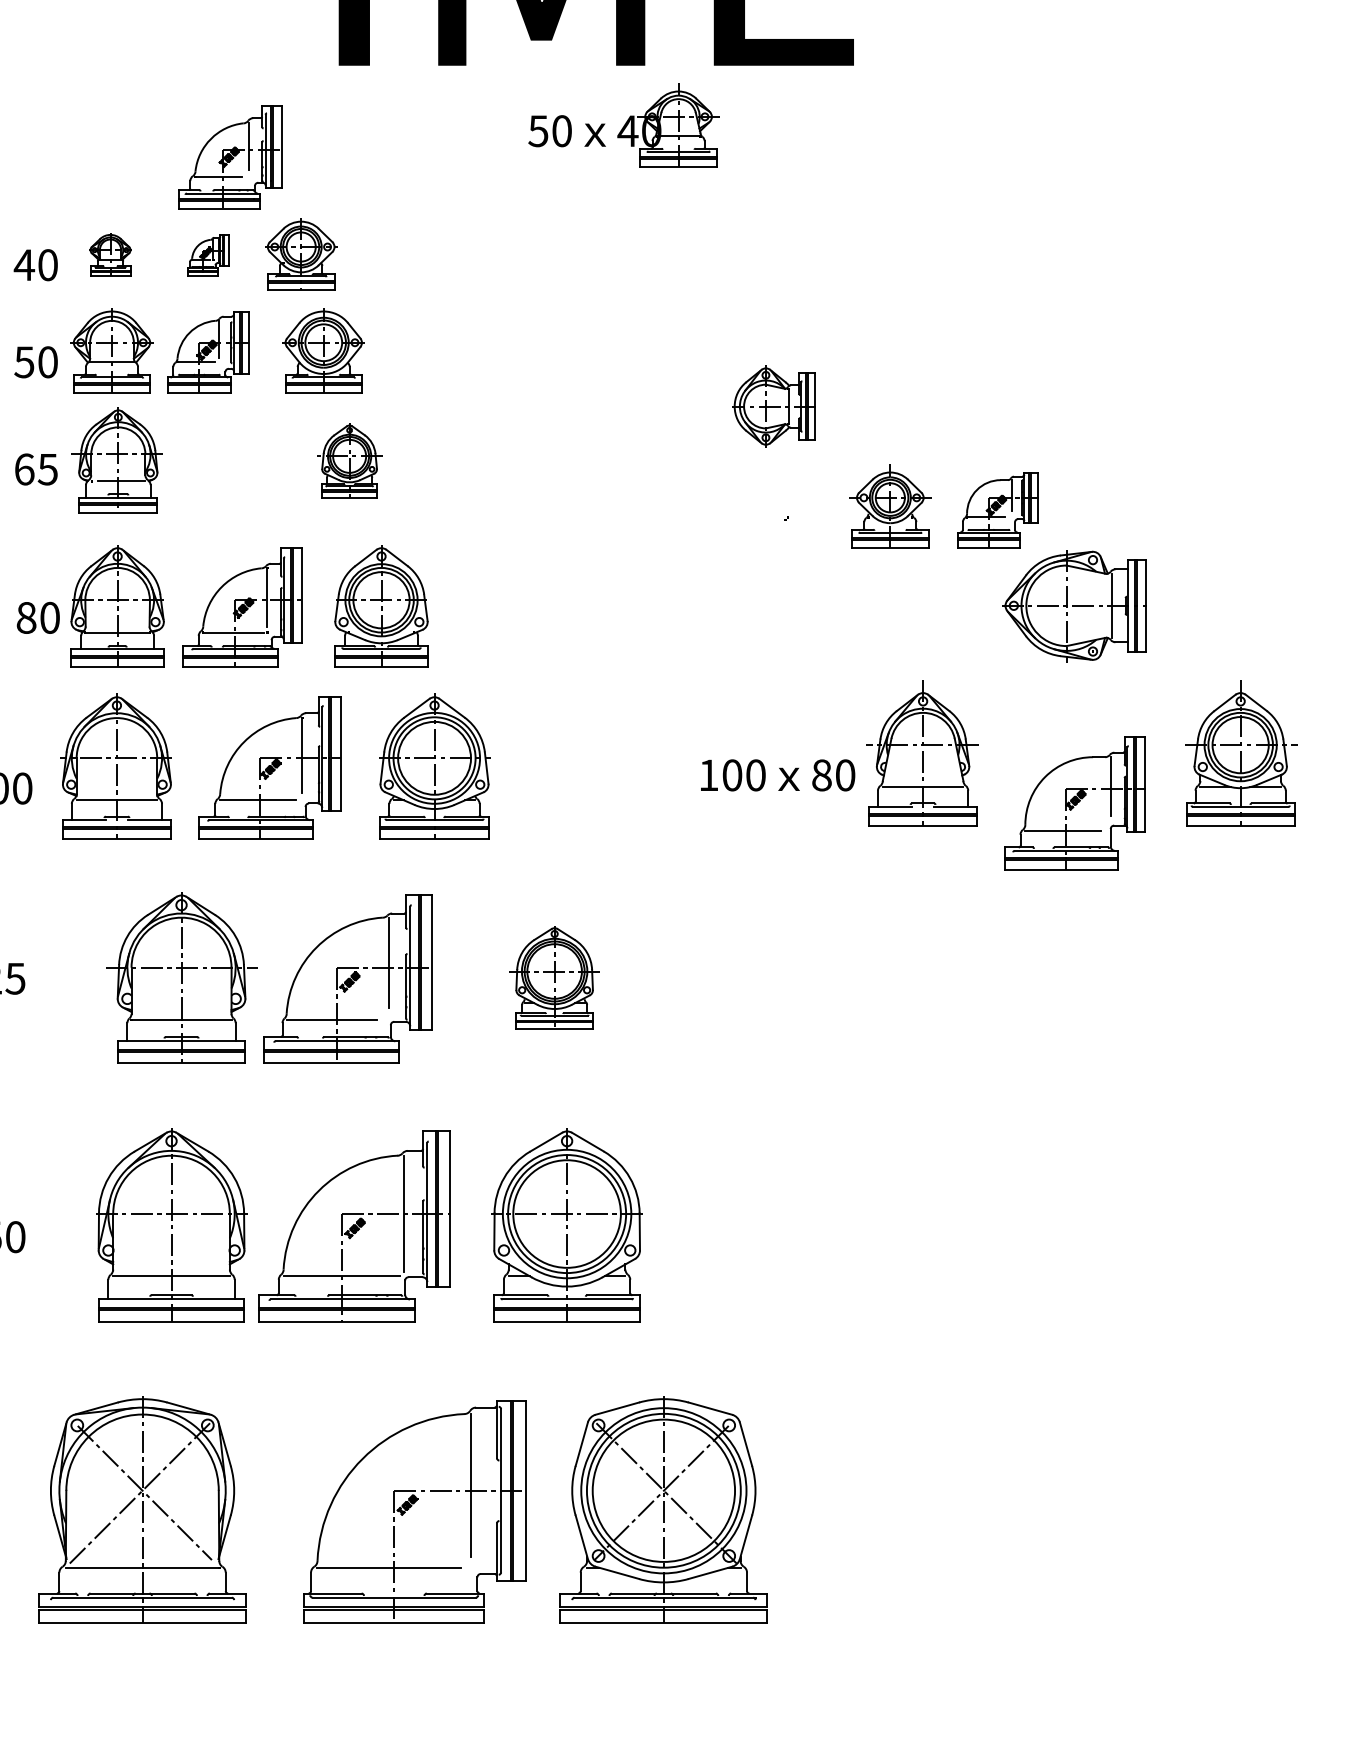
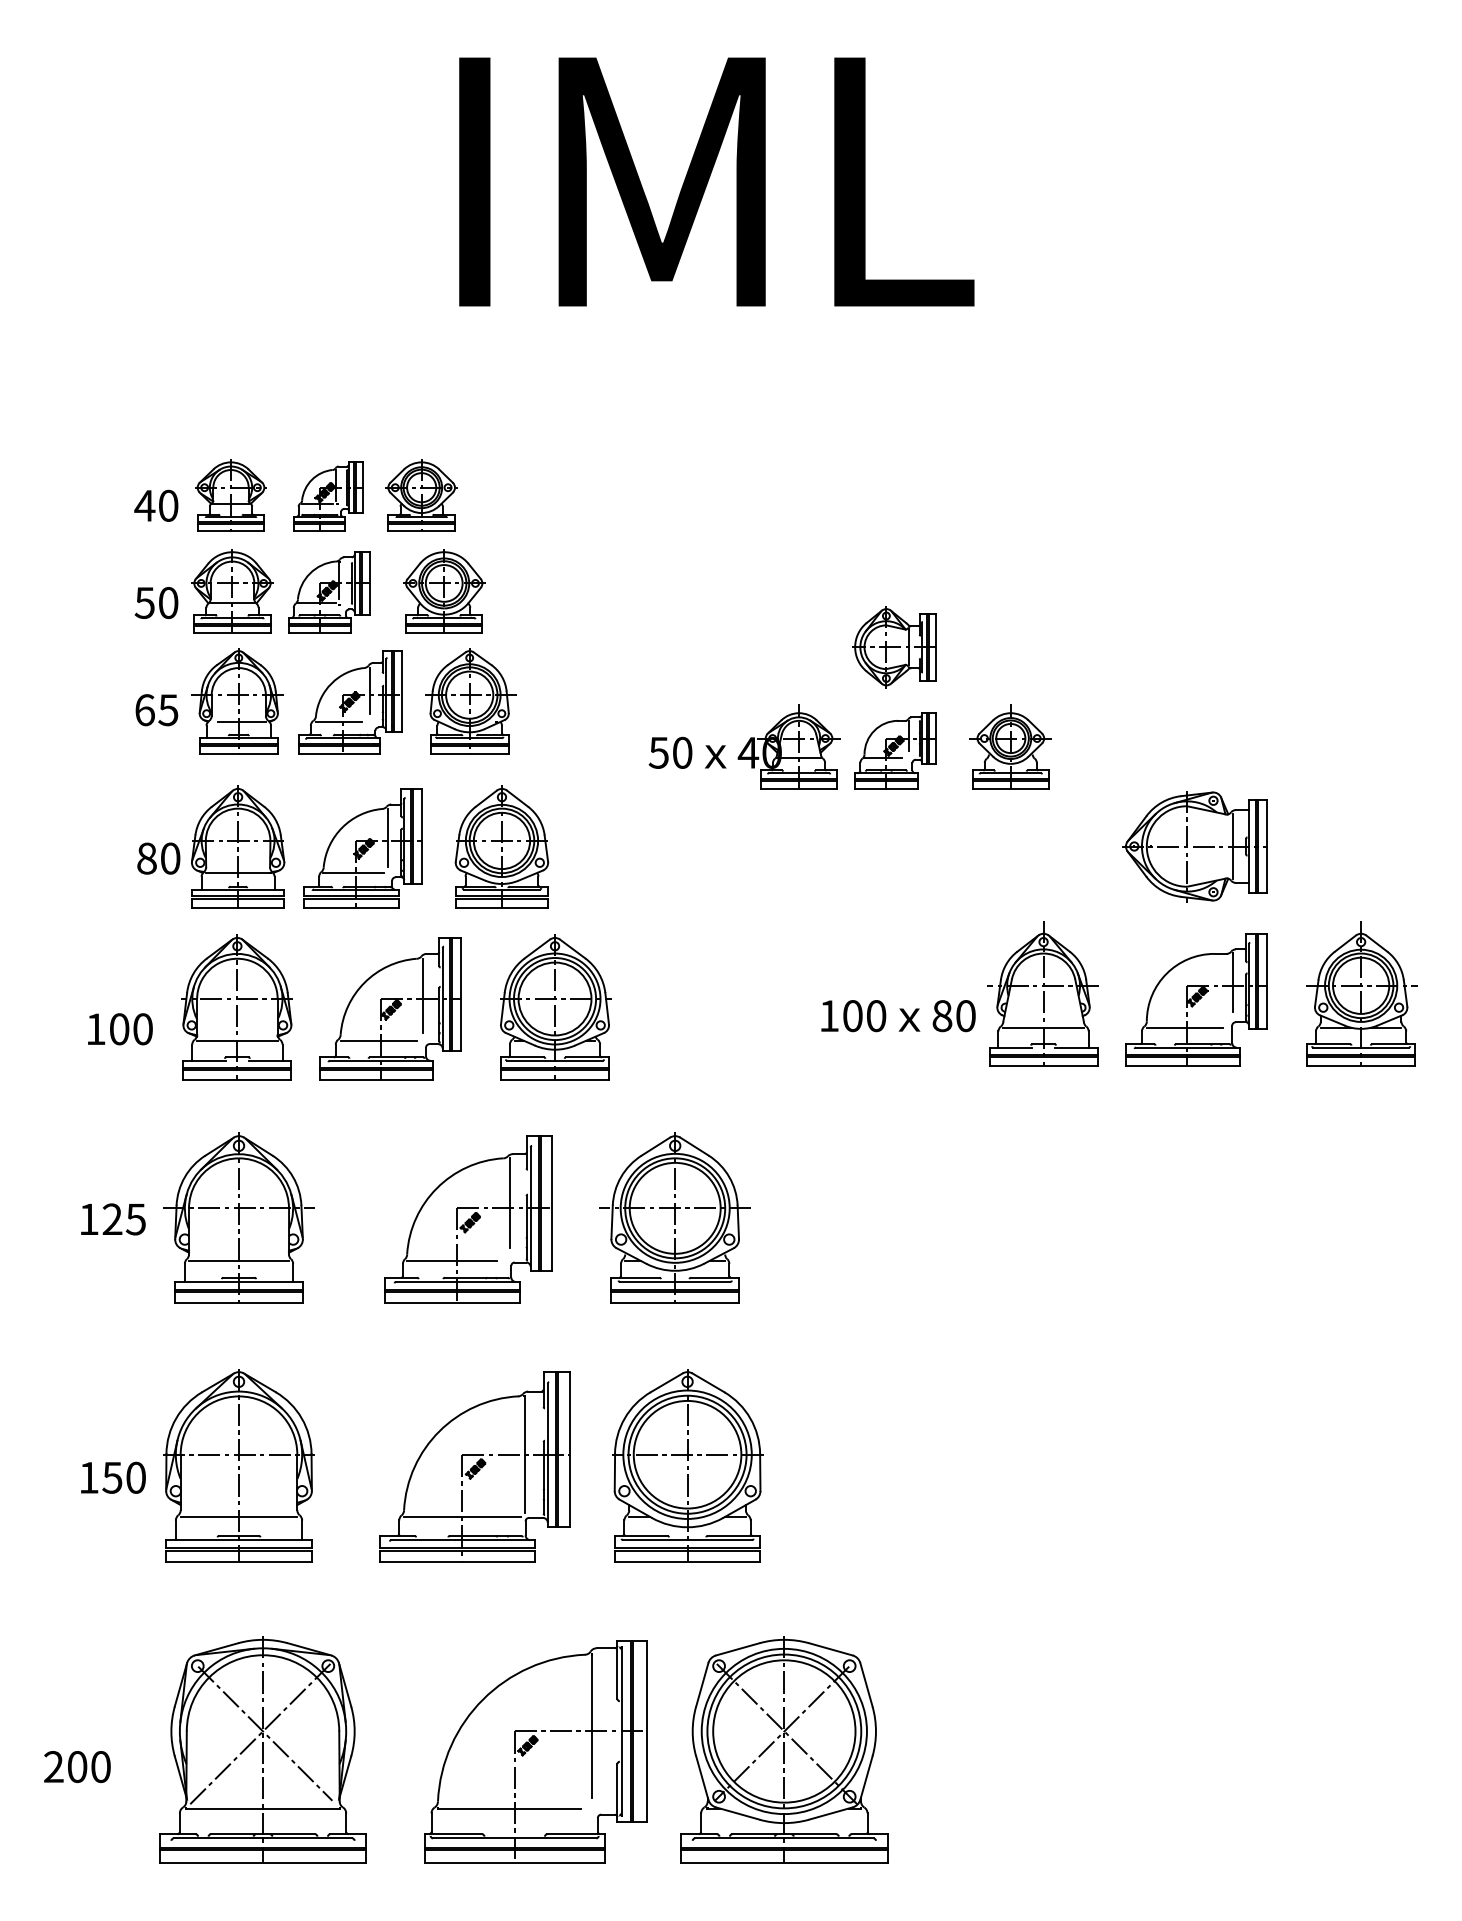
part: (624, 124) -> (744, 746), moved
part: (230, 157) -> (350, 702), moved
part: (110, 254) -> (230, 495), size x1.67
part: (208, 255) -> (328, 496), size x1.67
part: (350, 460) -> (470, 701), size x1.43
part: (998, 509) -> (895, 750), moved
part: (1075, 802) -> (1196, 999), moved
part: (181, 976) -> (238, 1217), moved
part: (554, 976) -> (674, 1217), size x1.67
part: (171, 1224) -> (238, 1465), moved

